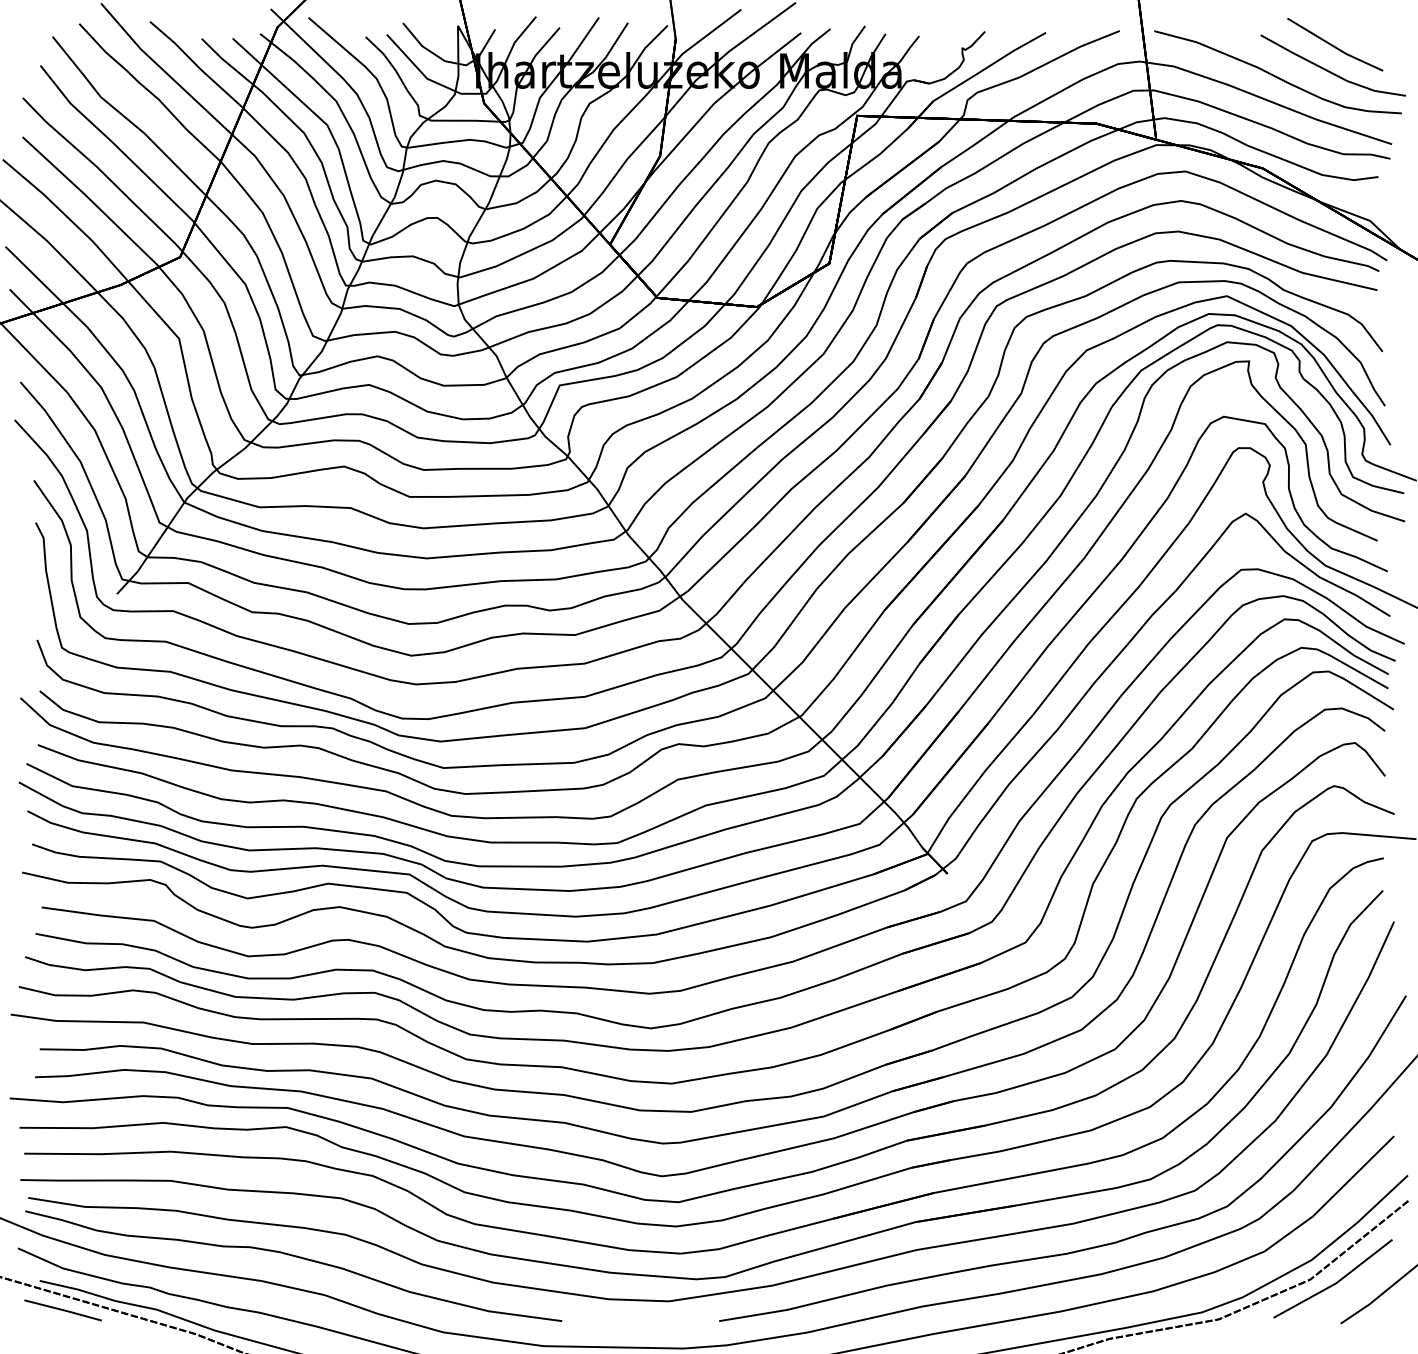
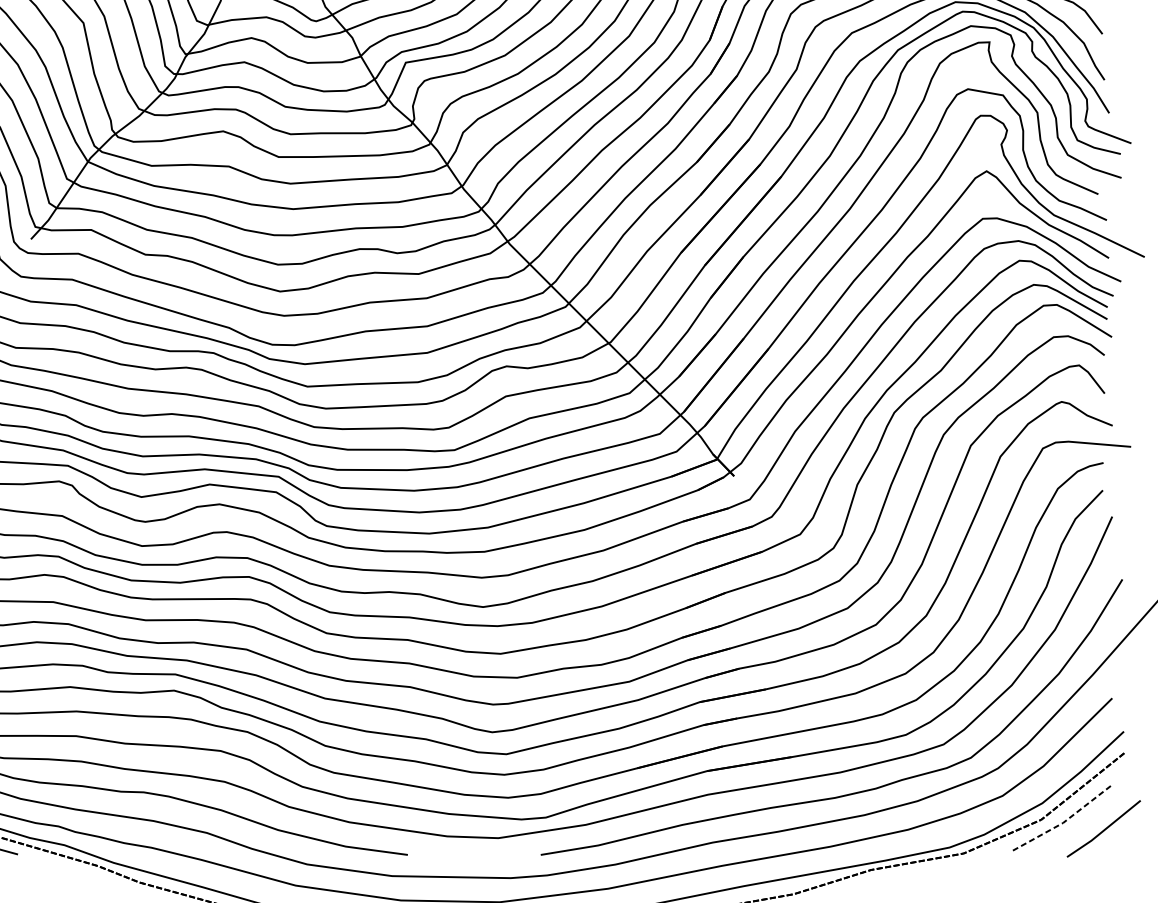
line: (1336, 1283) -> (1063, 823), solid -> dashed

